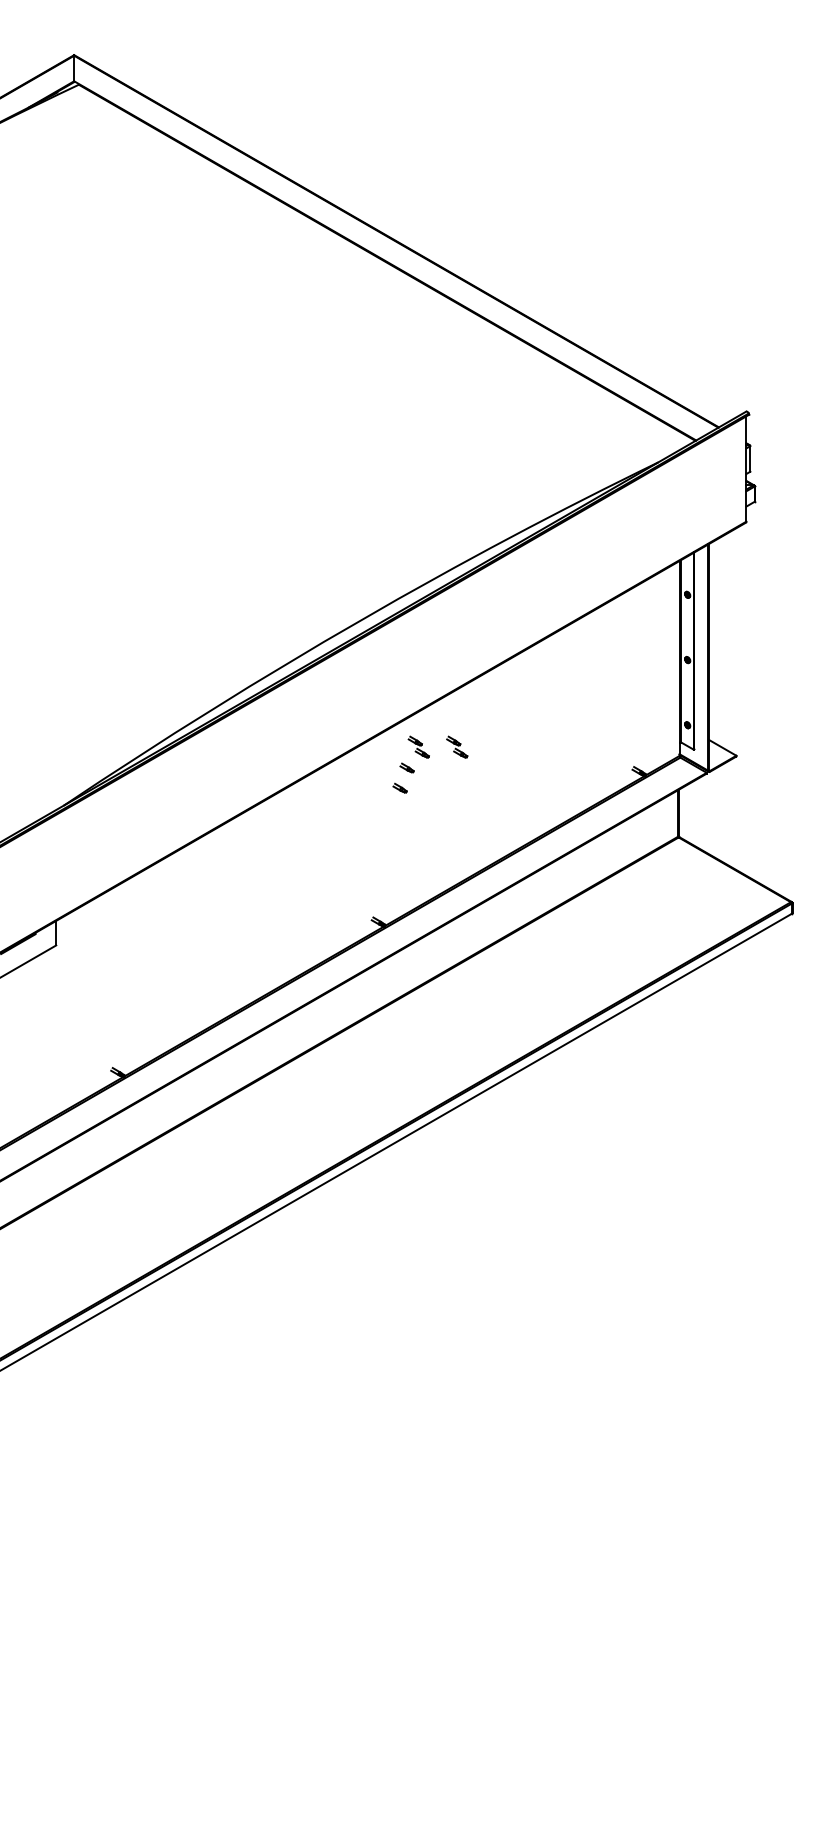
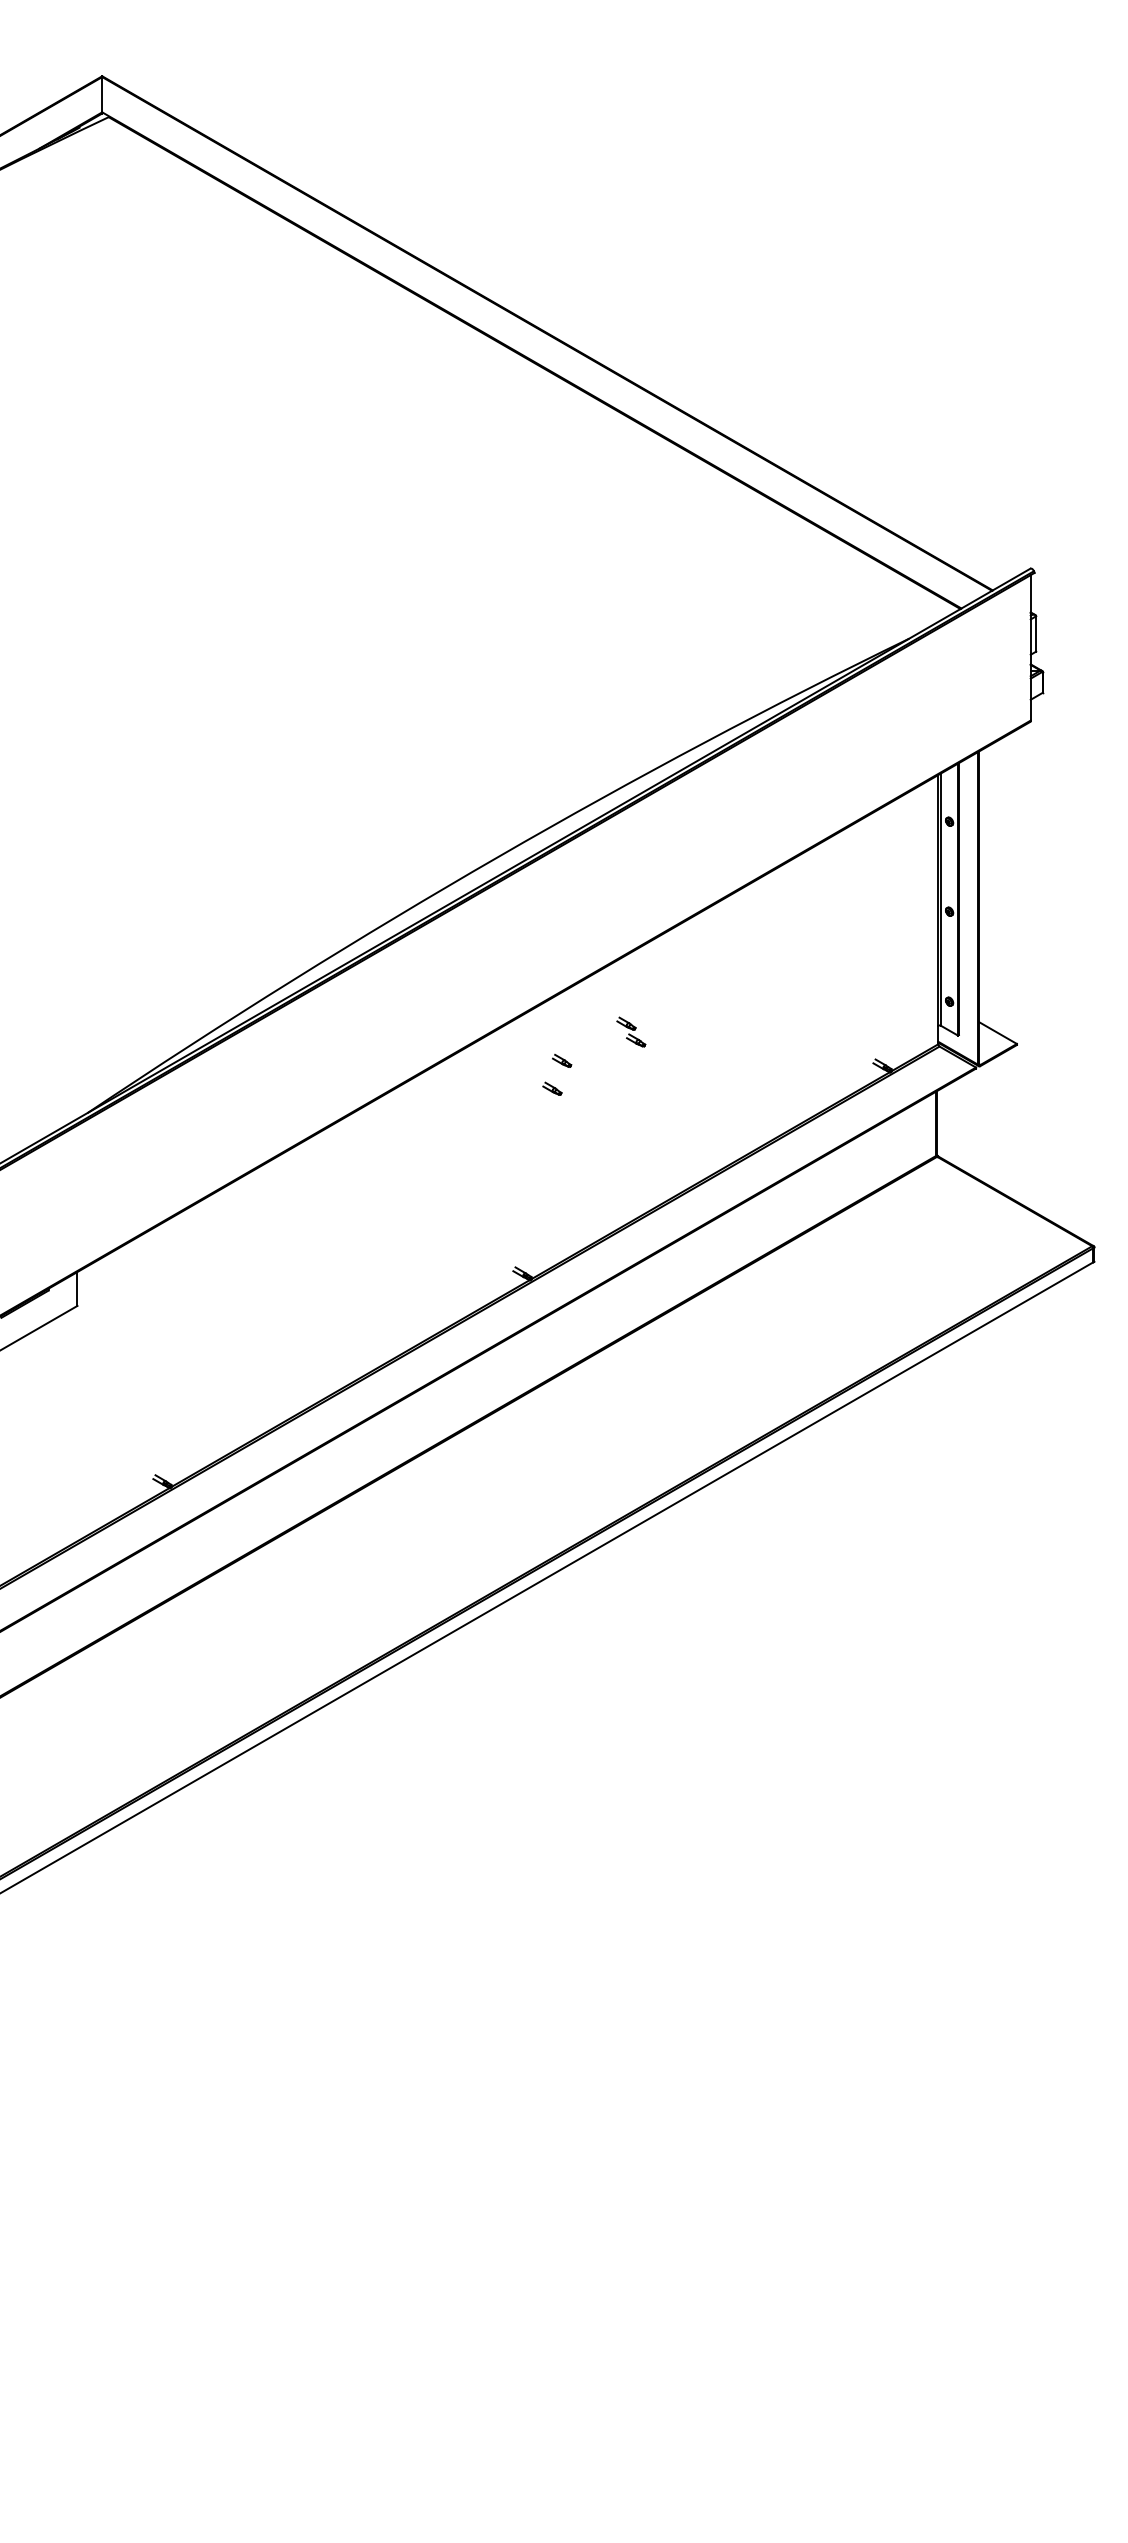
part: (418, 746) -> (578, 1031), removed

